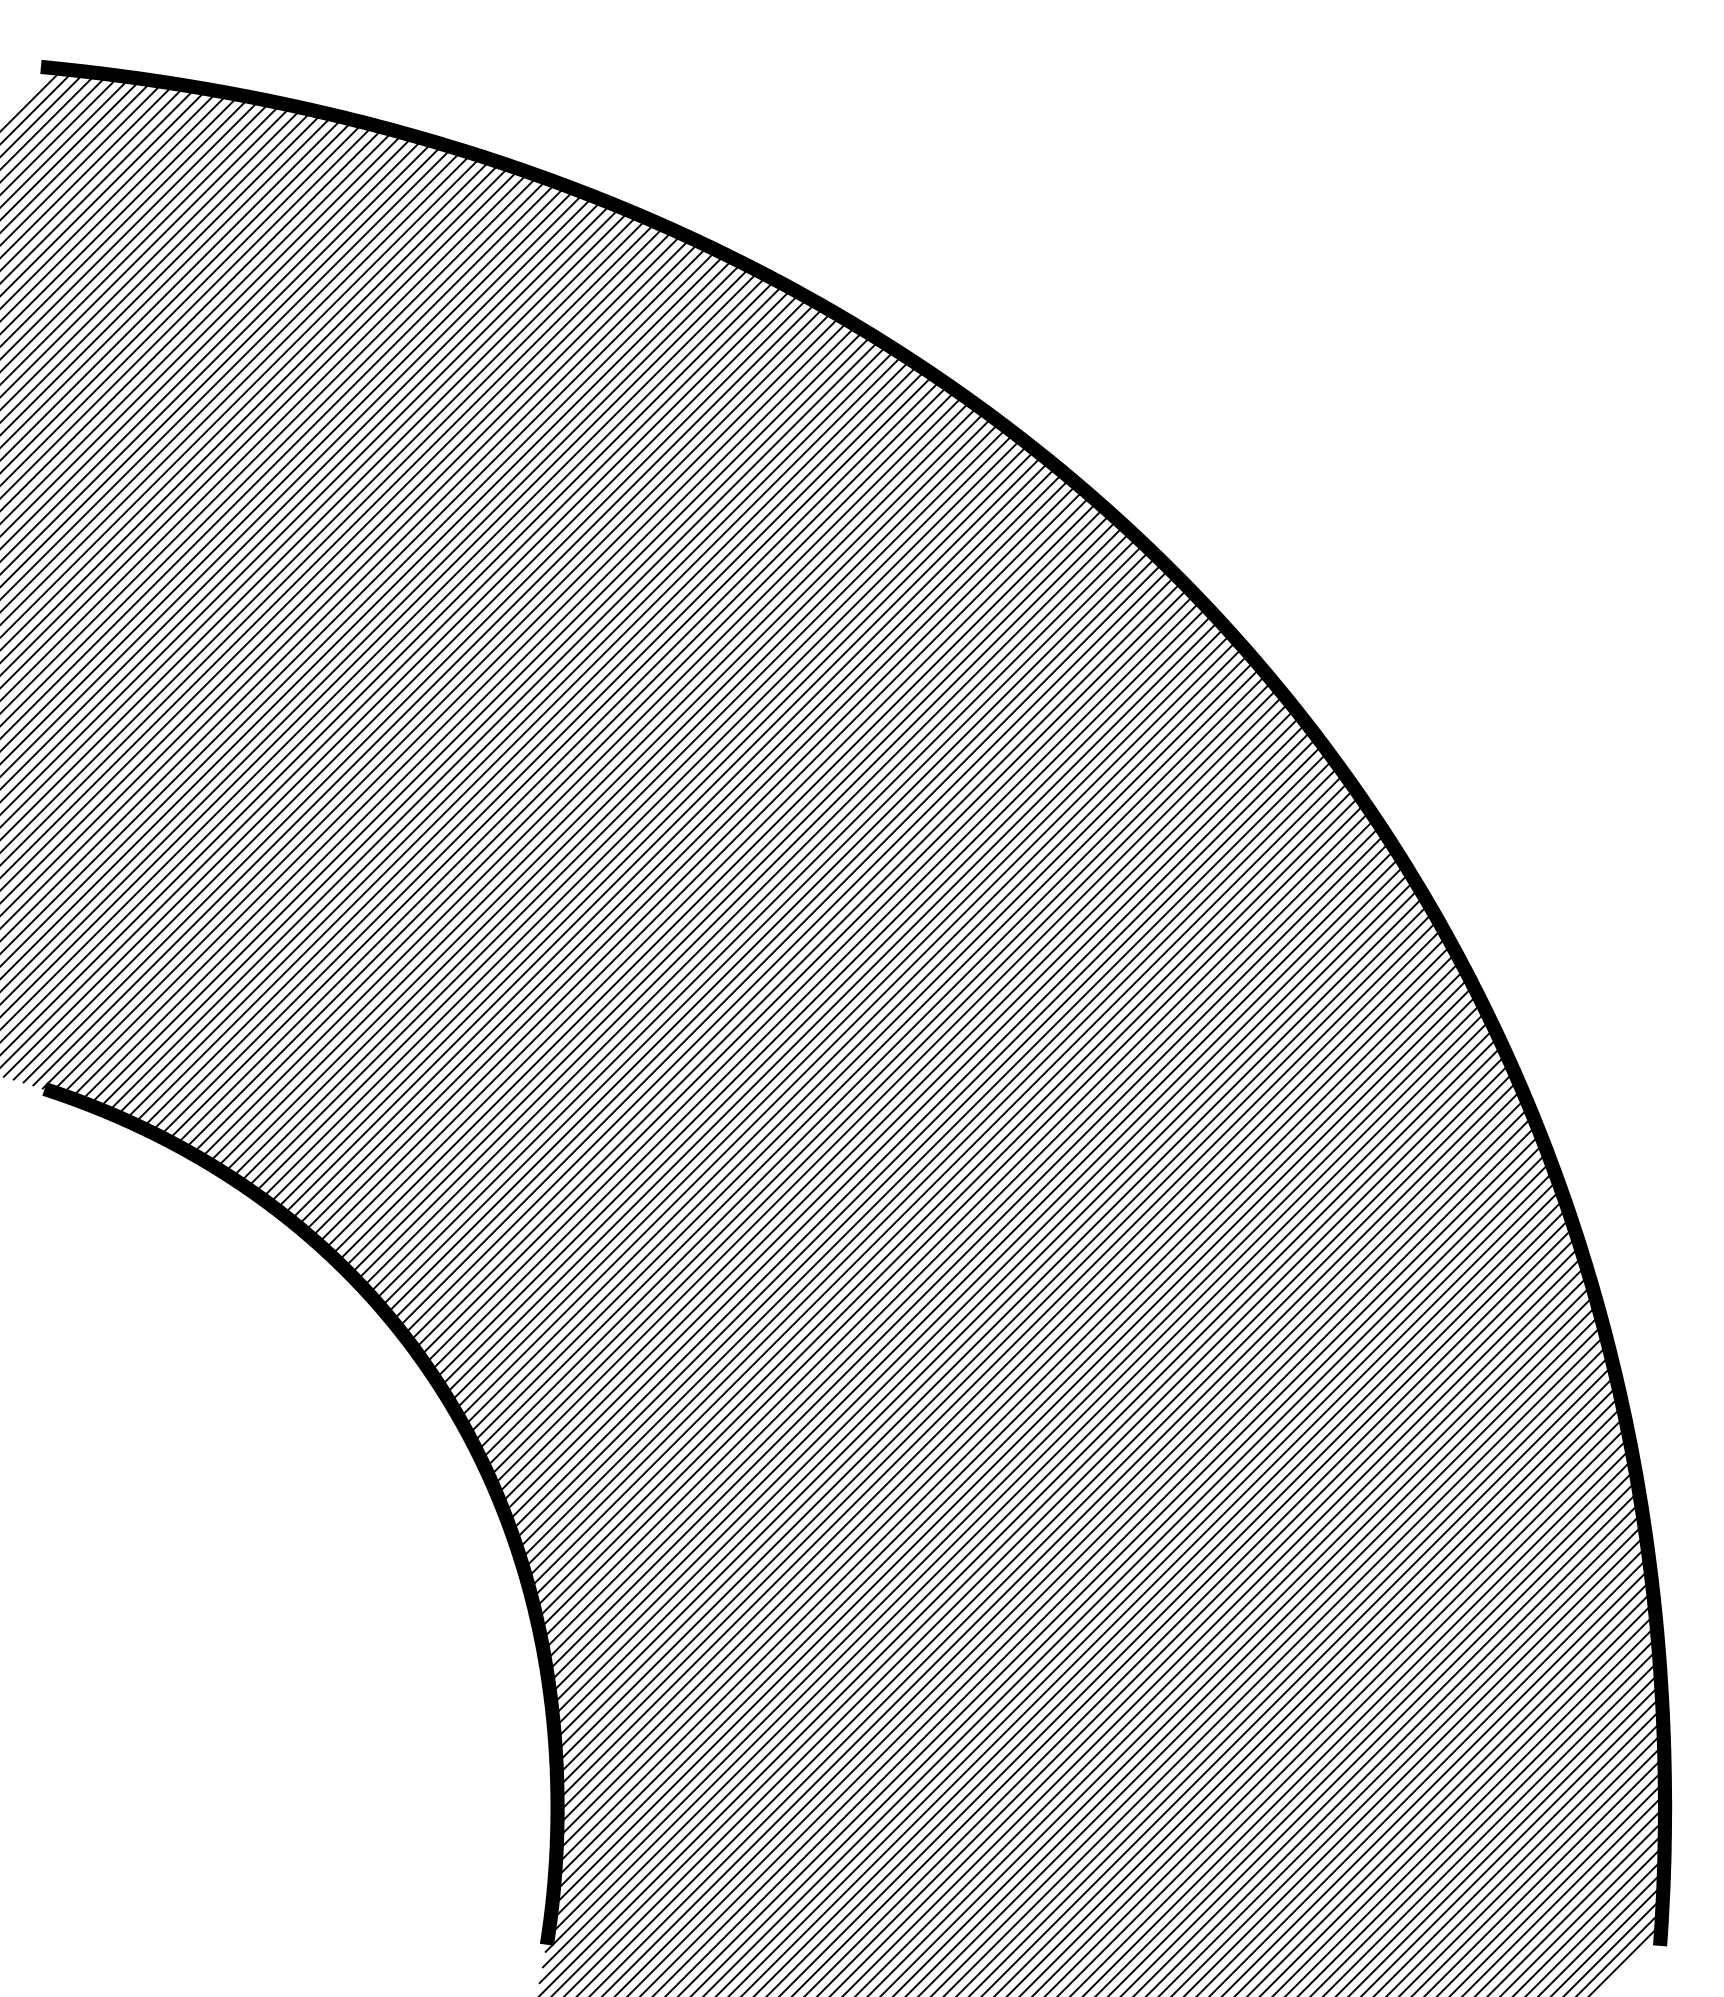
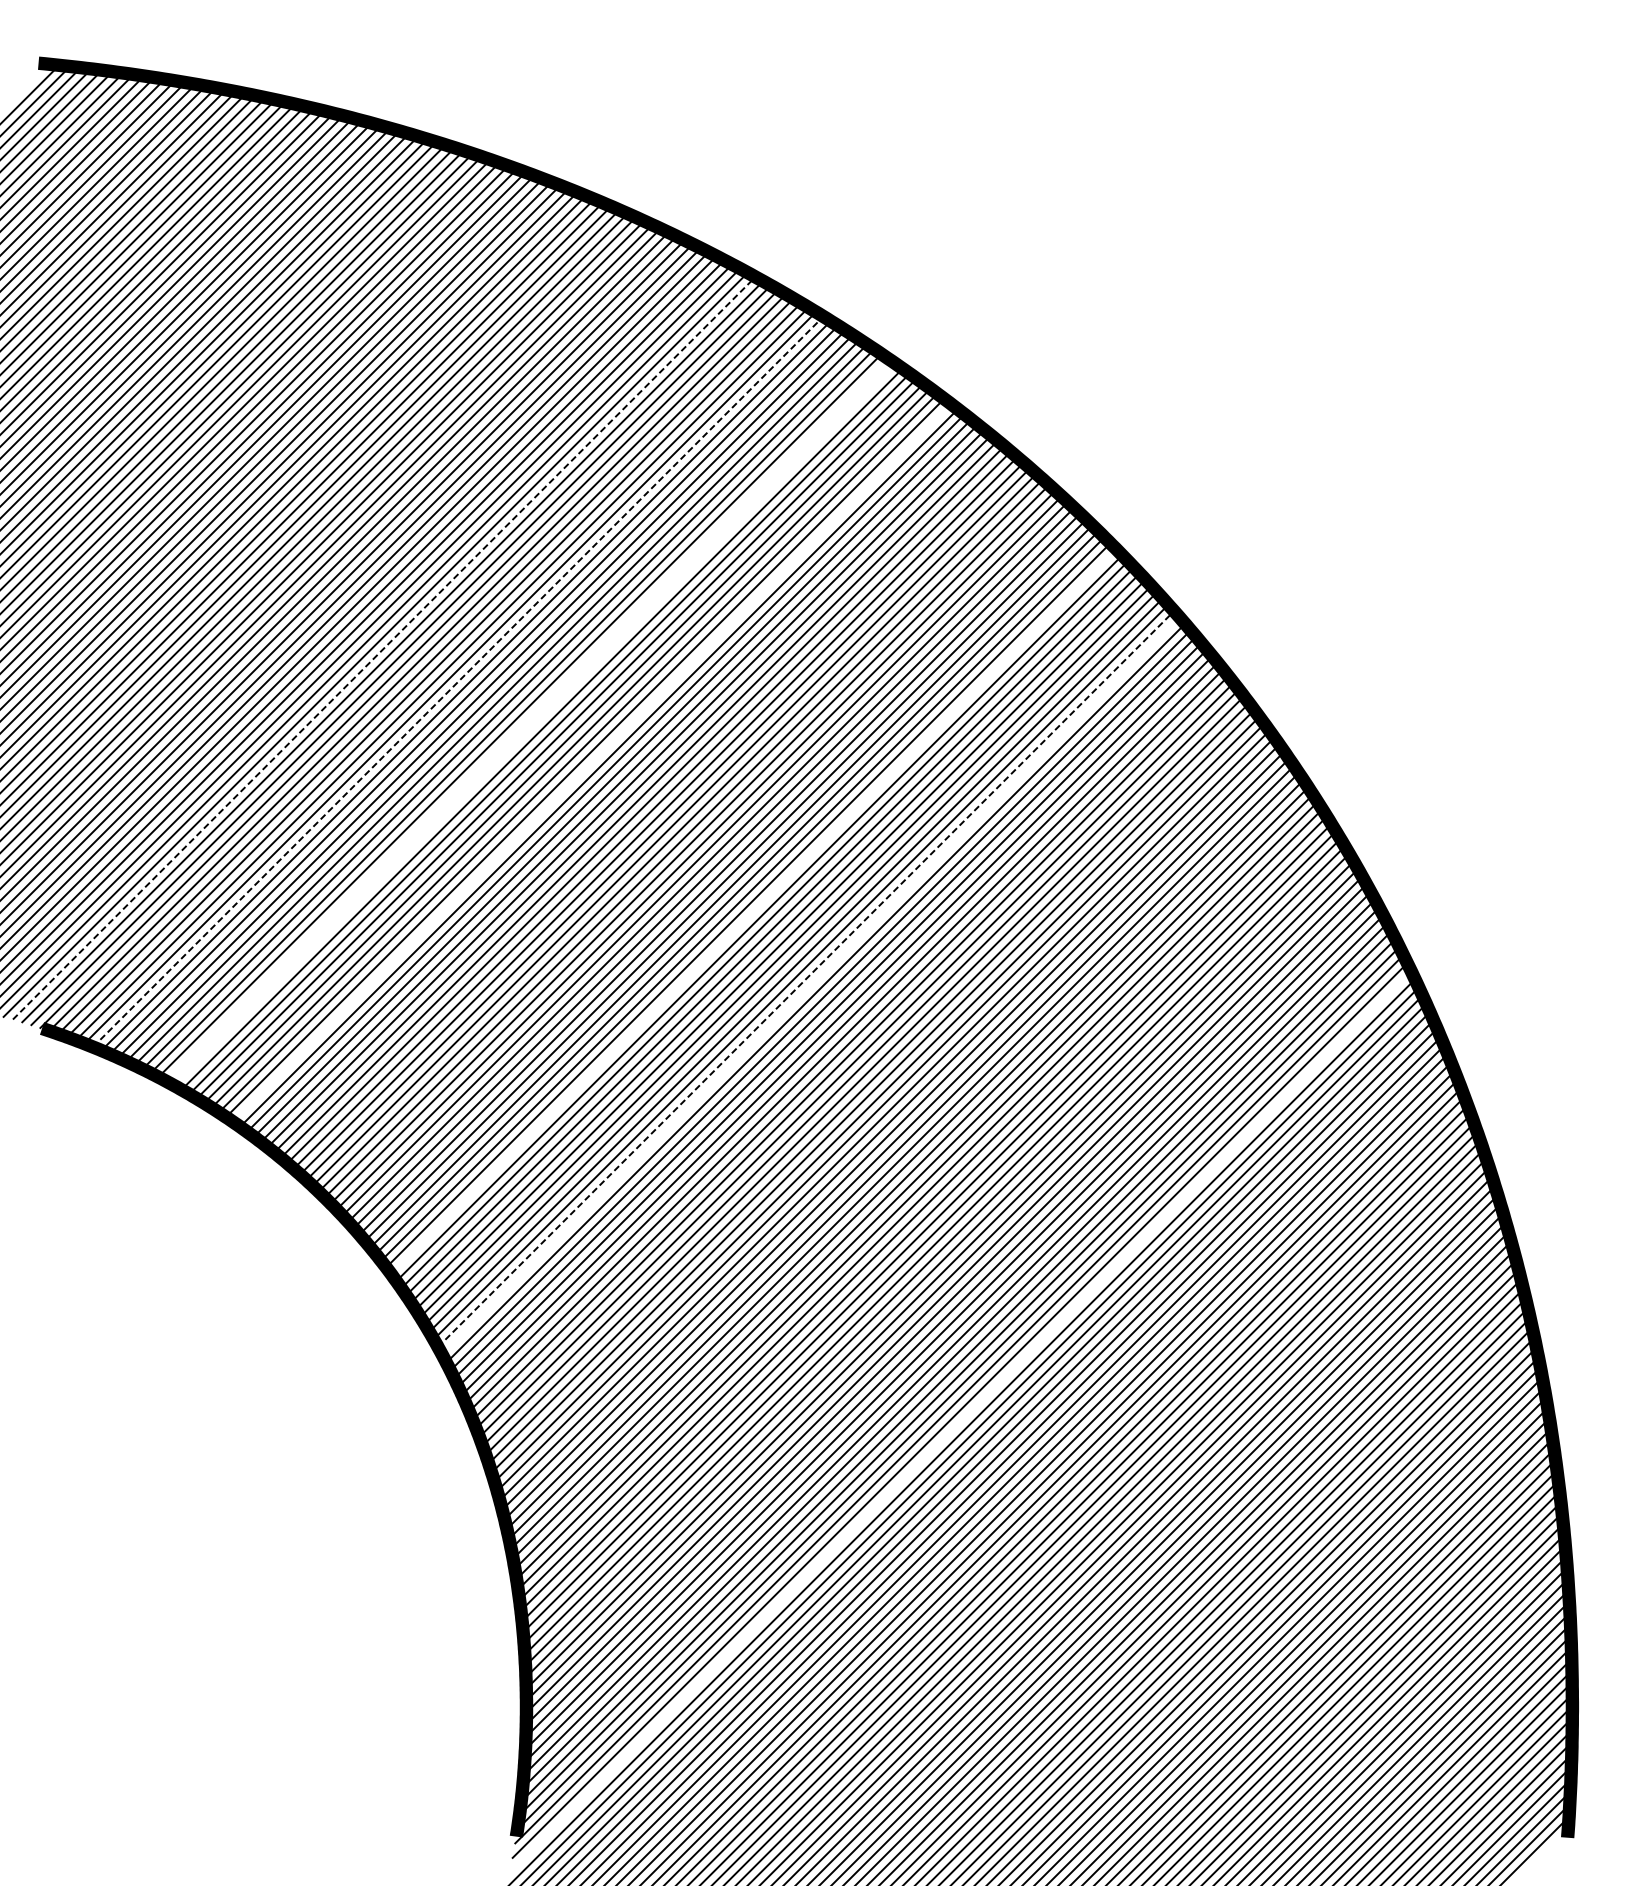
line: (406, 686) -> (383, 648), solid -> dashed
line: (485, 721) -> (458, 681), solid -> dashed
line: (558, 762) -> (527, 720), removed
line: (566, 767) -> (534, 724), removed
line: (626, 807) -> (591, 762), removed
line: (798, 965) -> (754, 911), removed
line: (853, 1036) -> (805, 978), solid -> dashed
line: (858, 1043) -> (810, 985), removed
line: (1016, 1505) -> (959, 1421), removed

